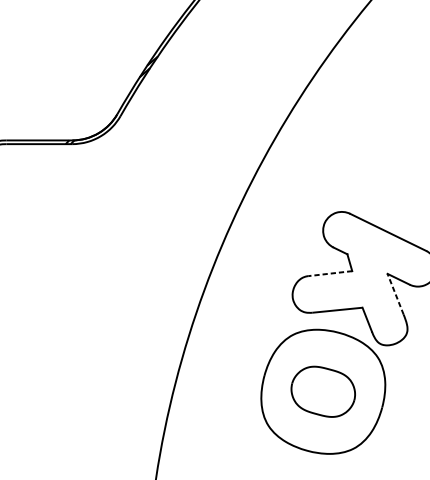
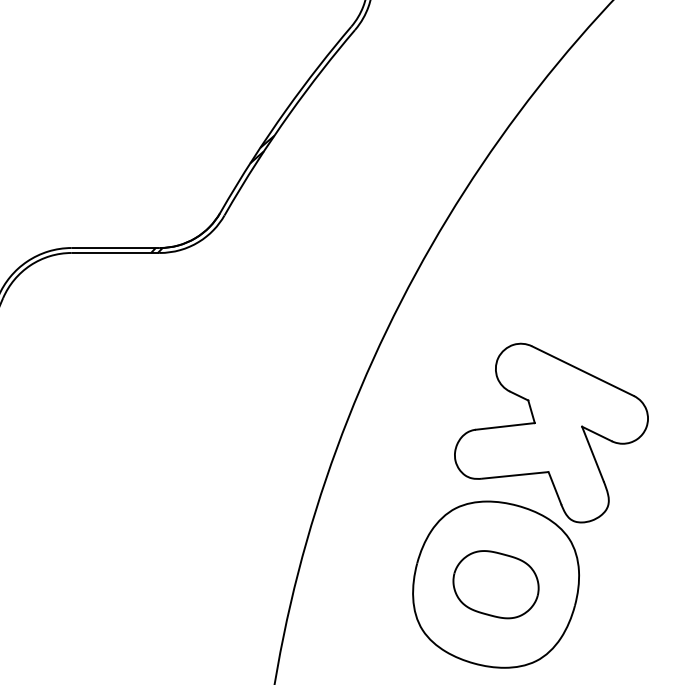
line: (330, 273) -> (505, 426), dashed -> solid
line: (395, 293) -> (592, 453), dashed -> solid

